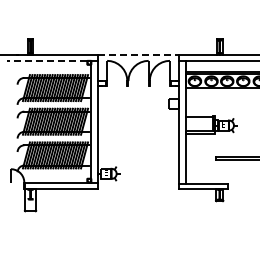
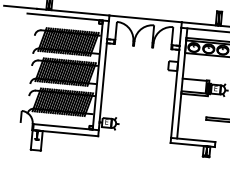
line: (139, 54) -> (146, 18), dashed -> solid
line: (52, 60) -> (68, 17), dashed -> solid

